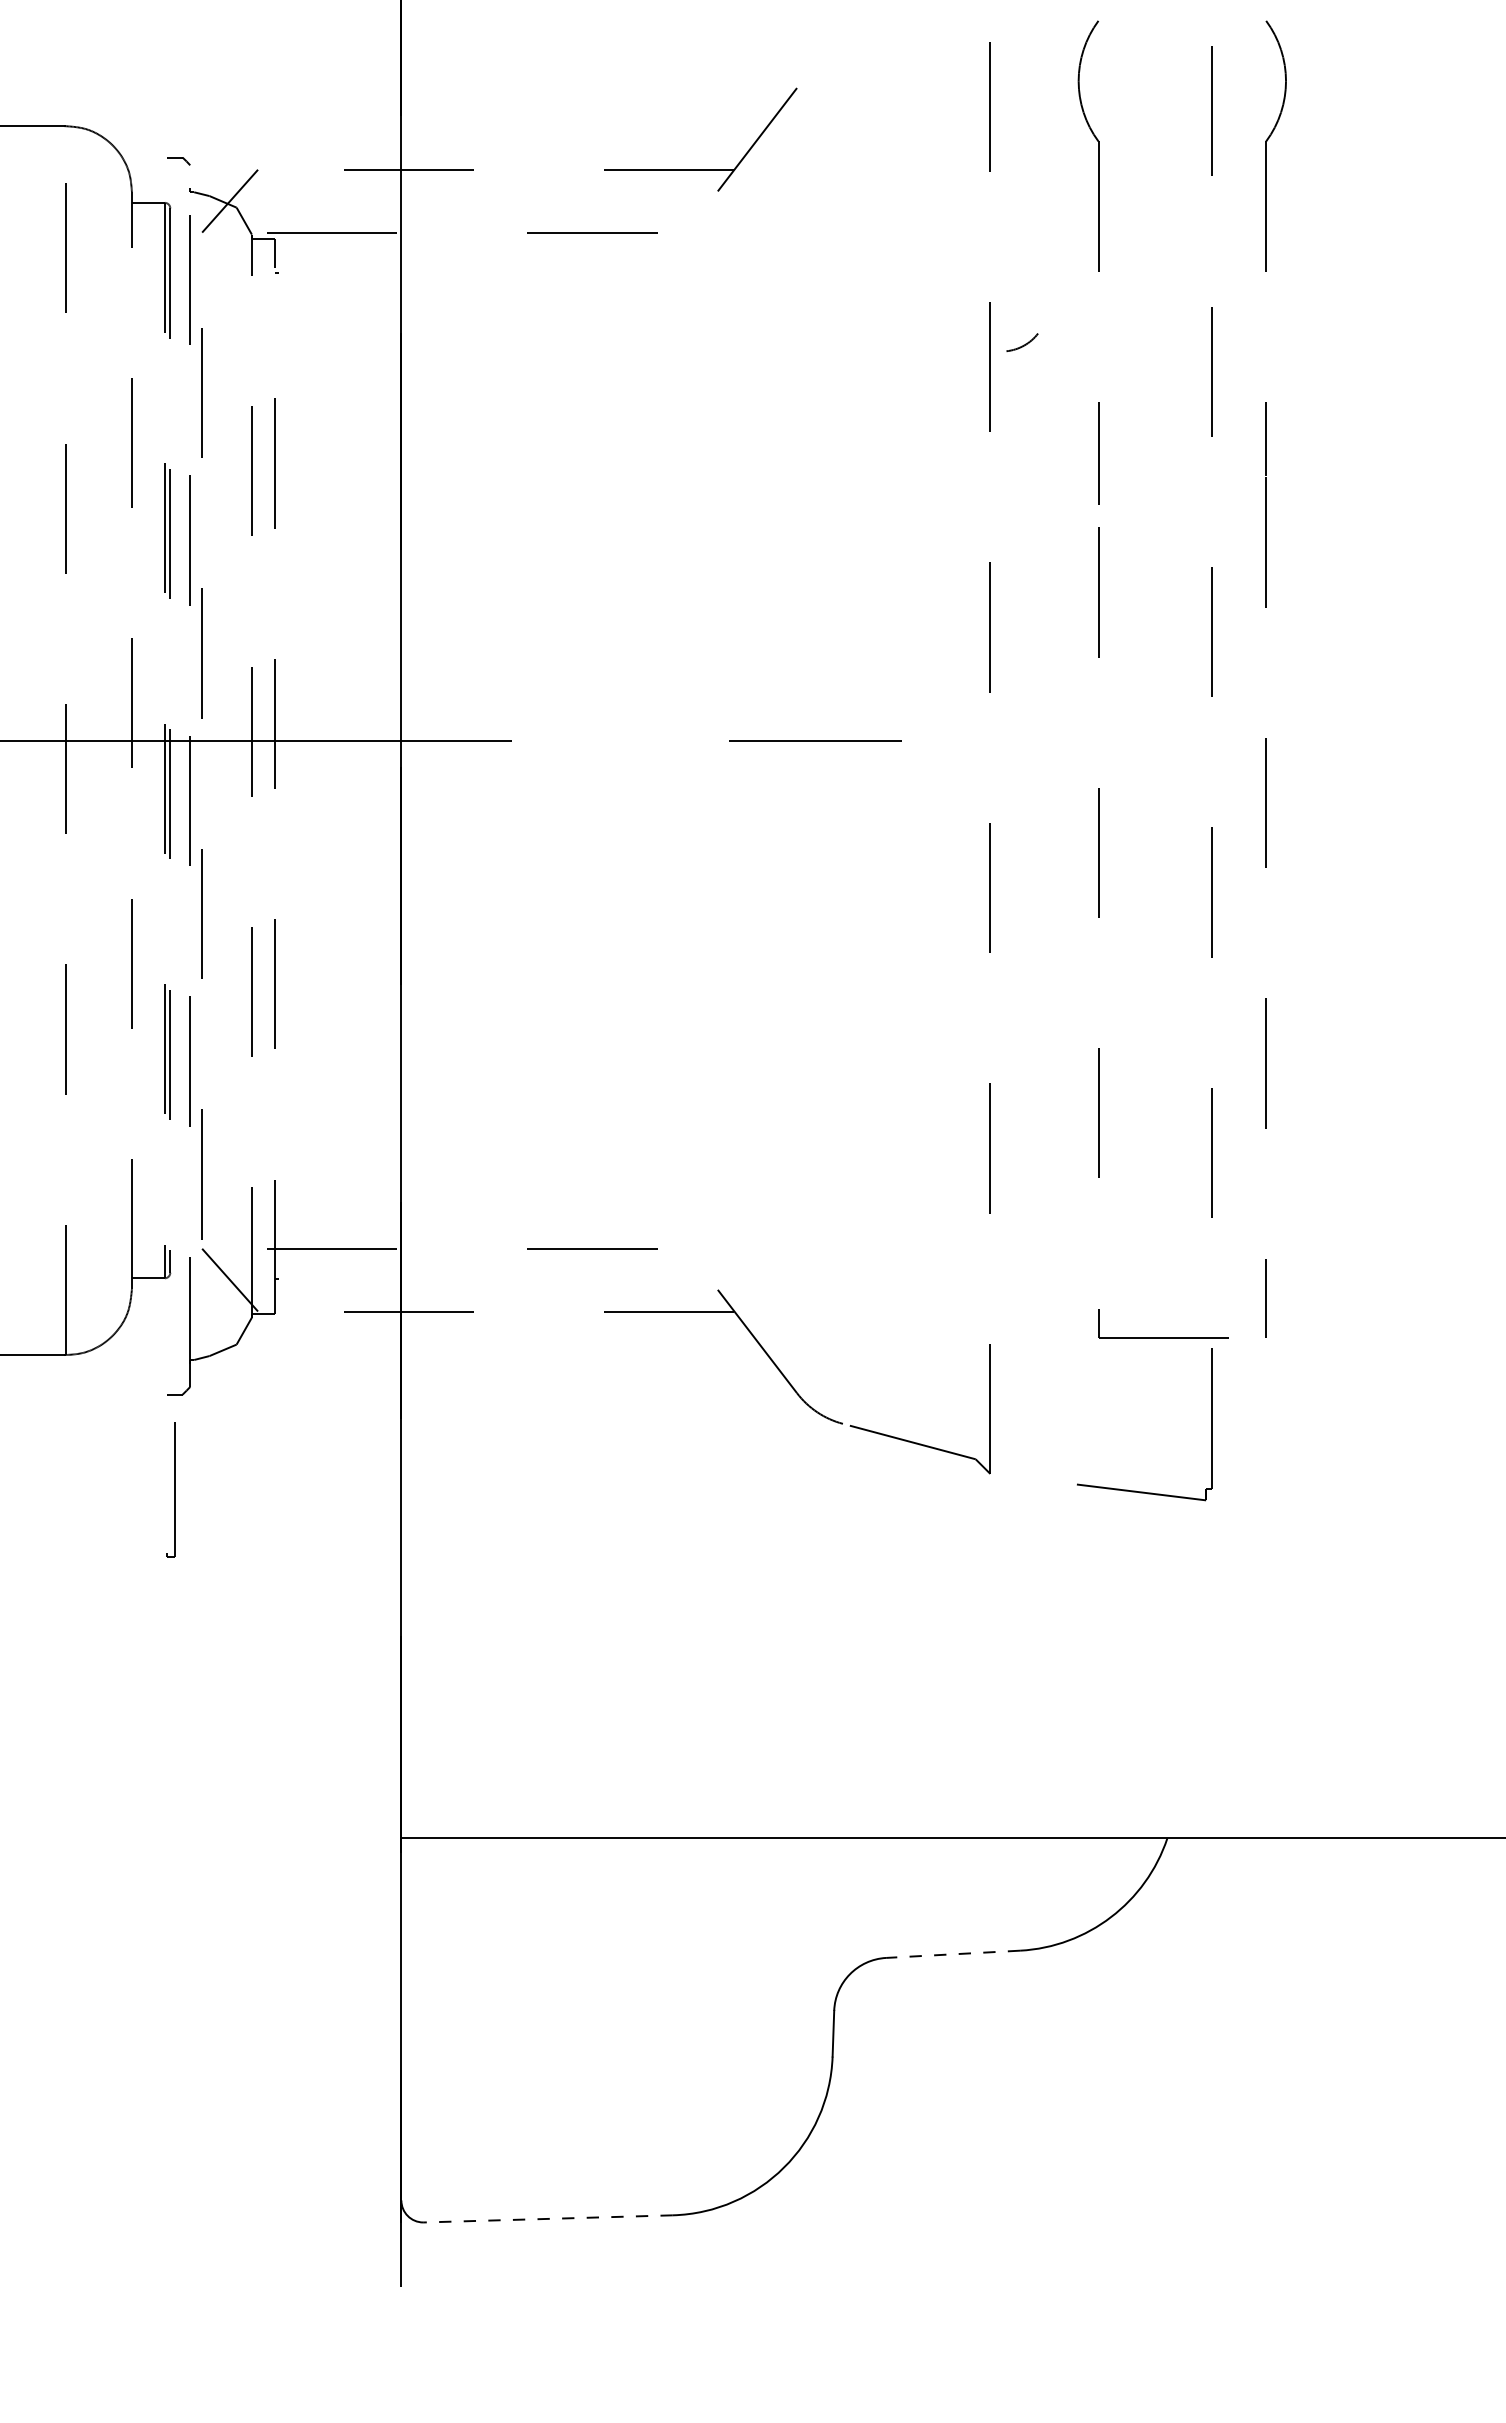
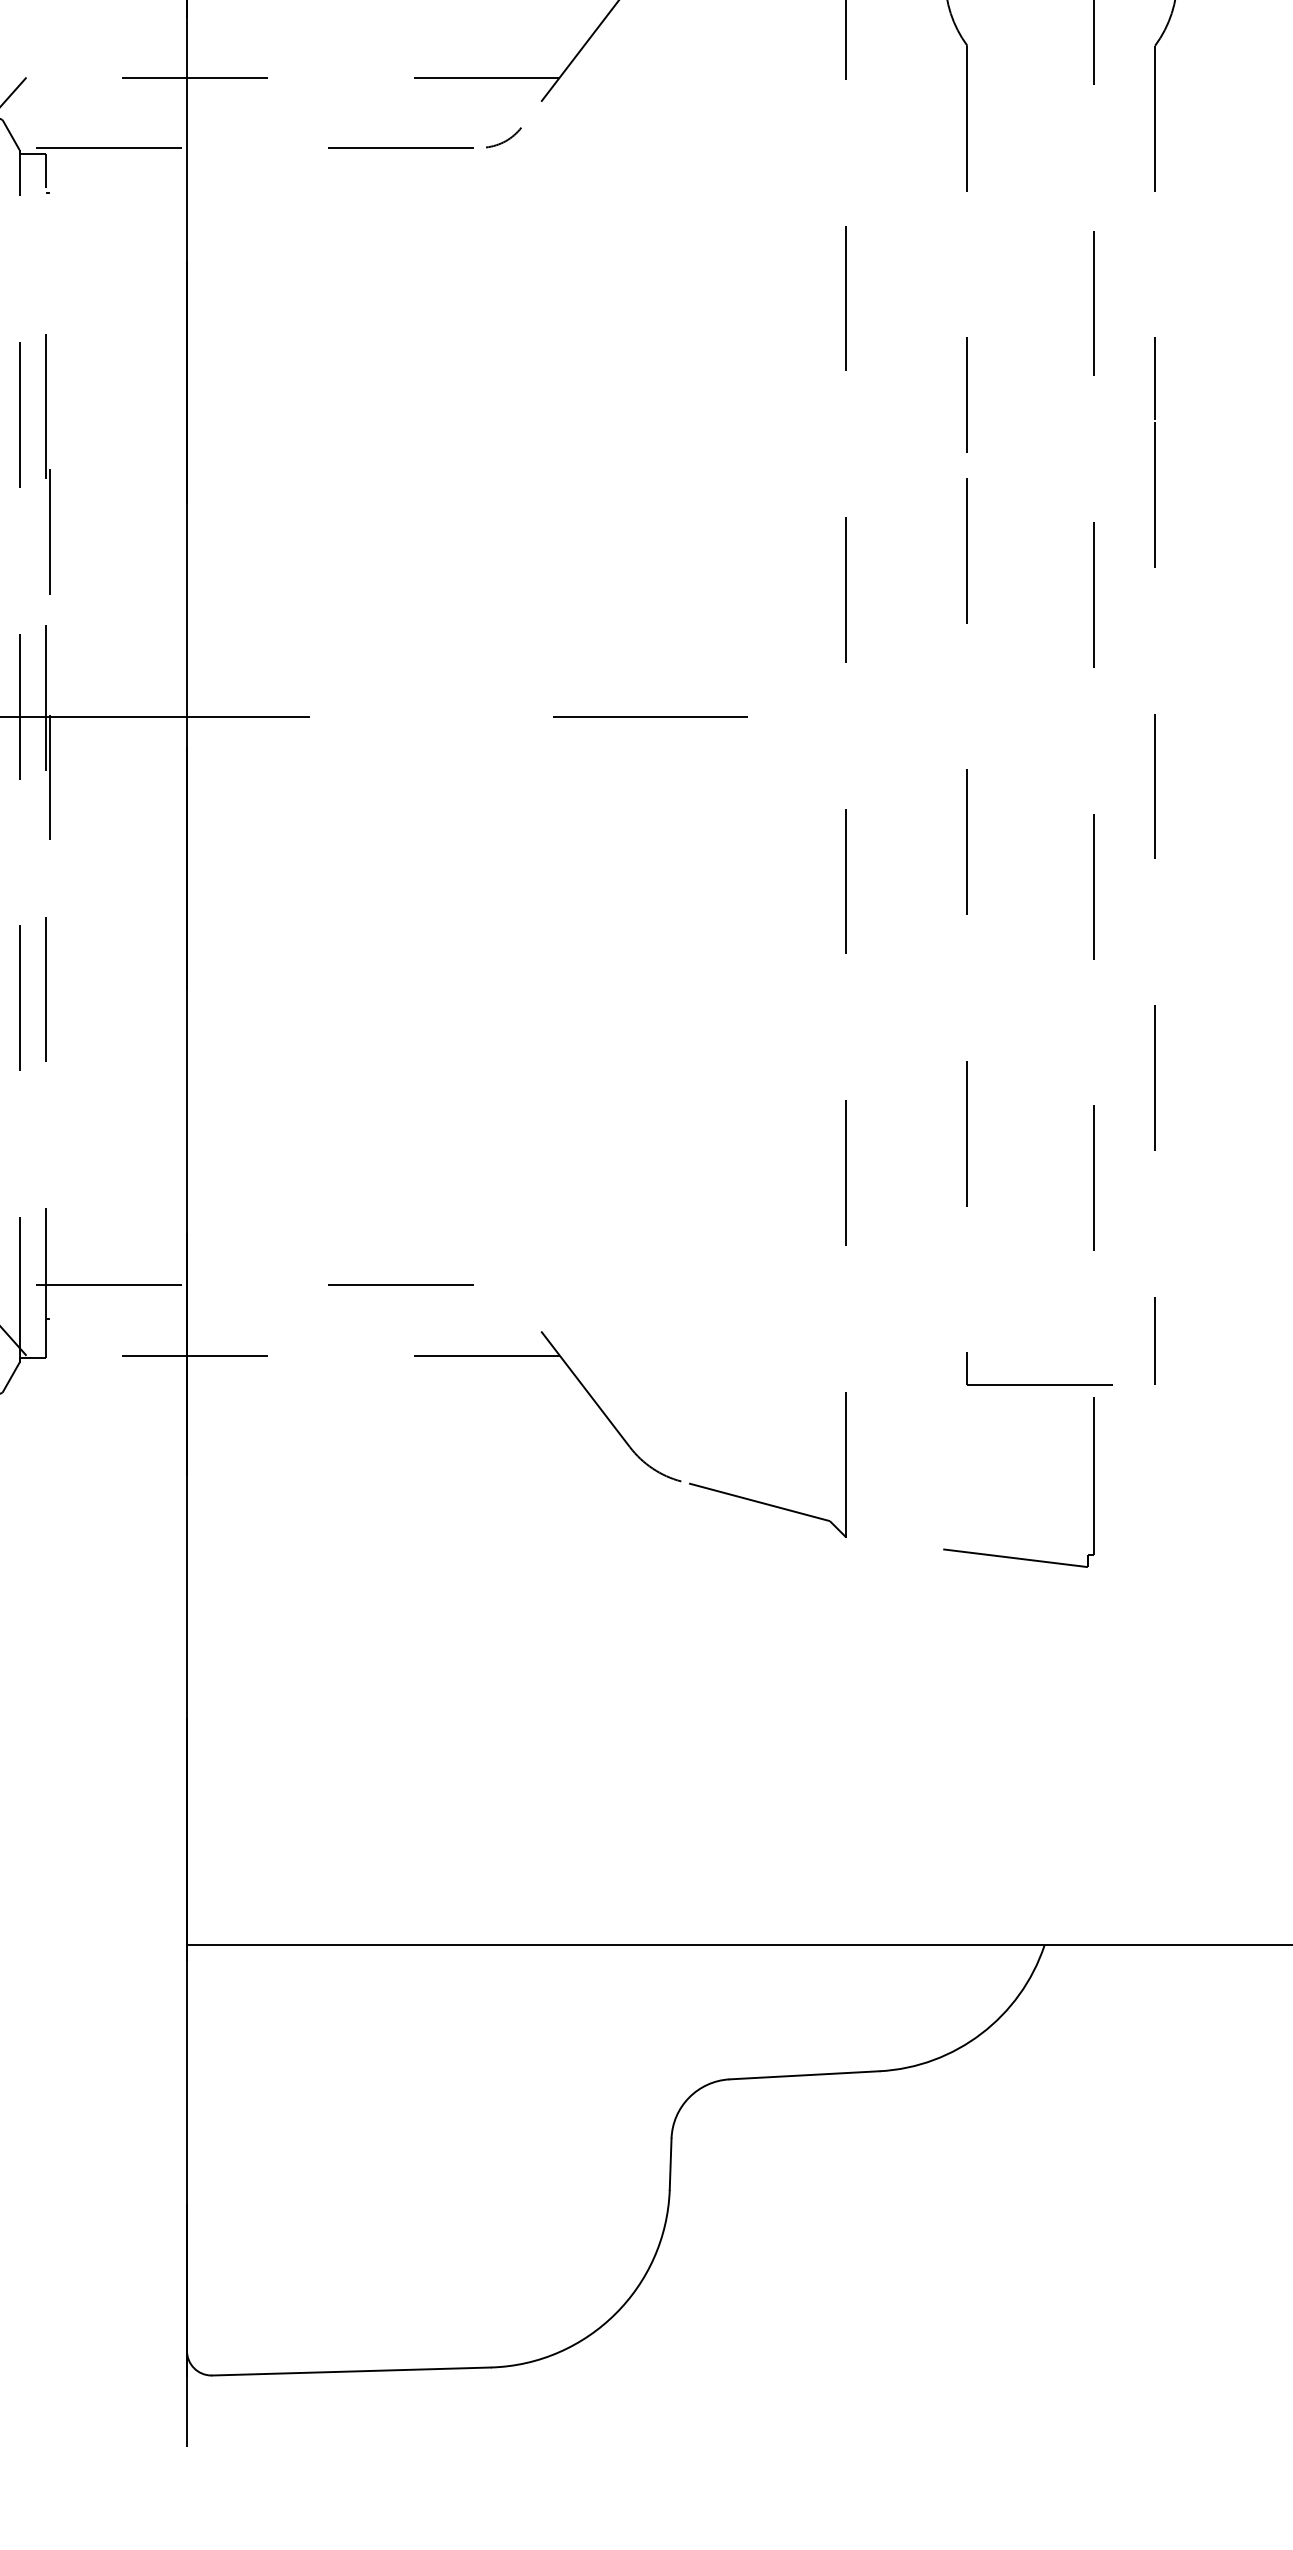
curve: (1023, 344) -> (505, 139), moved
line: (278, 575) -> (49, 531), added
line: (278, 795) -> (49, 778), added
line: (952, 1954) -> (803, 2075), dashed -> solid
line: (548, 2218) -> (351, 2371), dashed -> solid

